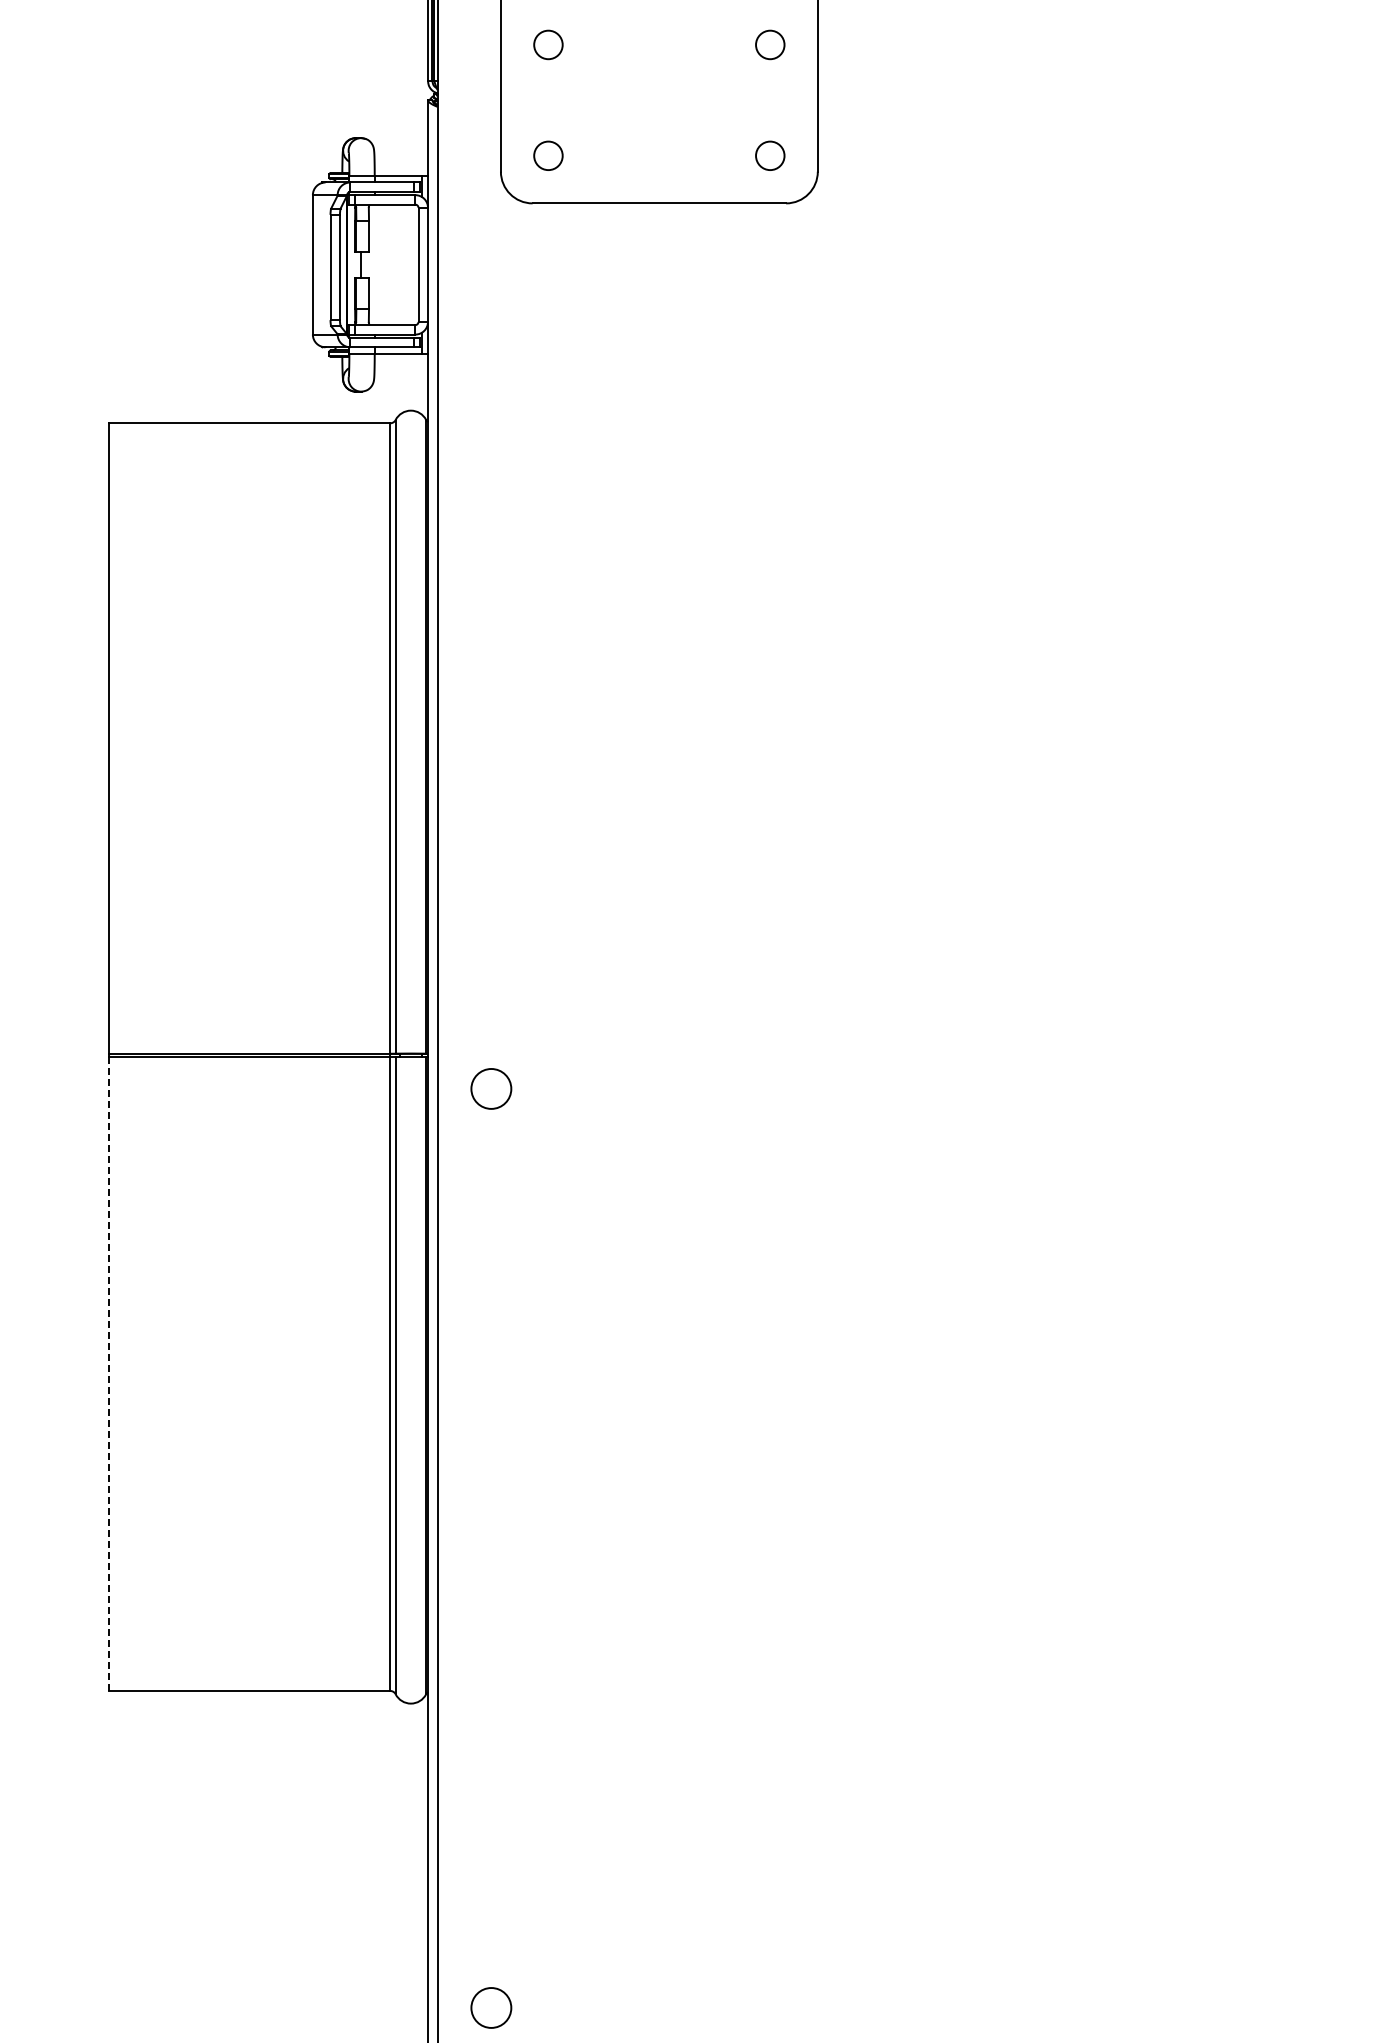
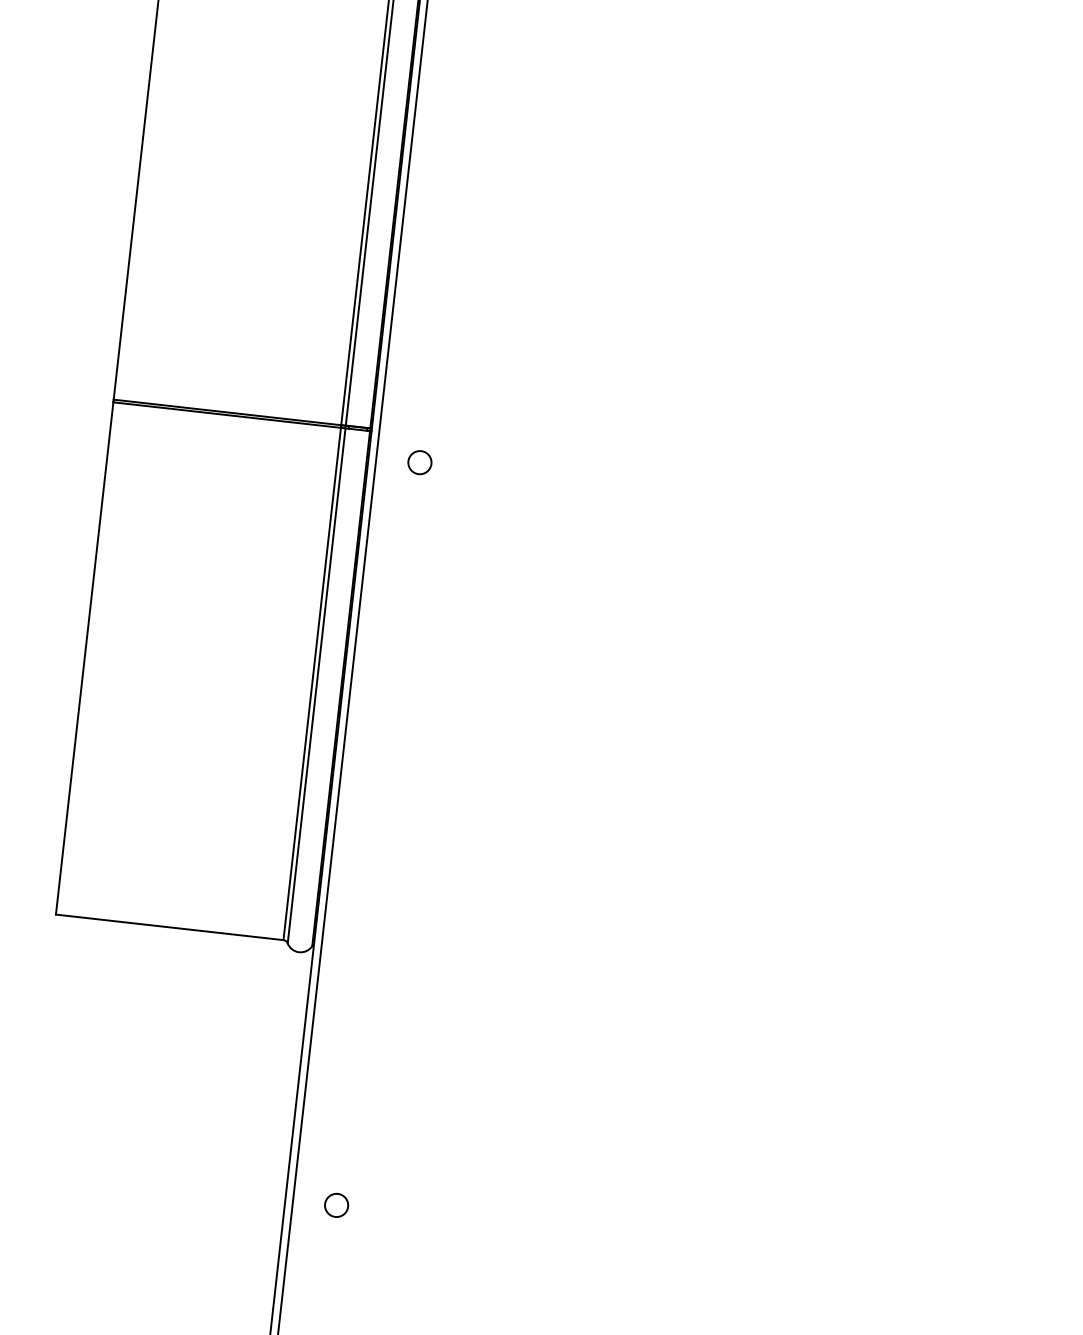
circle: (491, 1088) -> (420, 462), size x0.71
line: (108, 1374) -> (84, 658), dashed -> solid
circle: (491, 2007) -> (336, 1205), size x0.71

